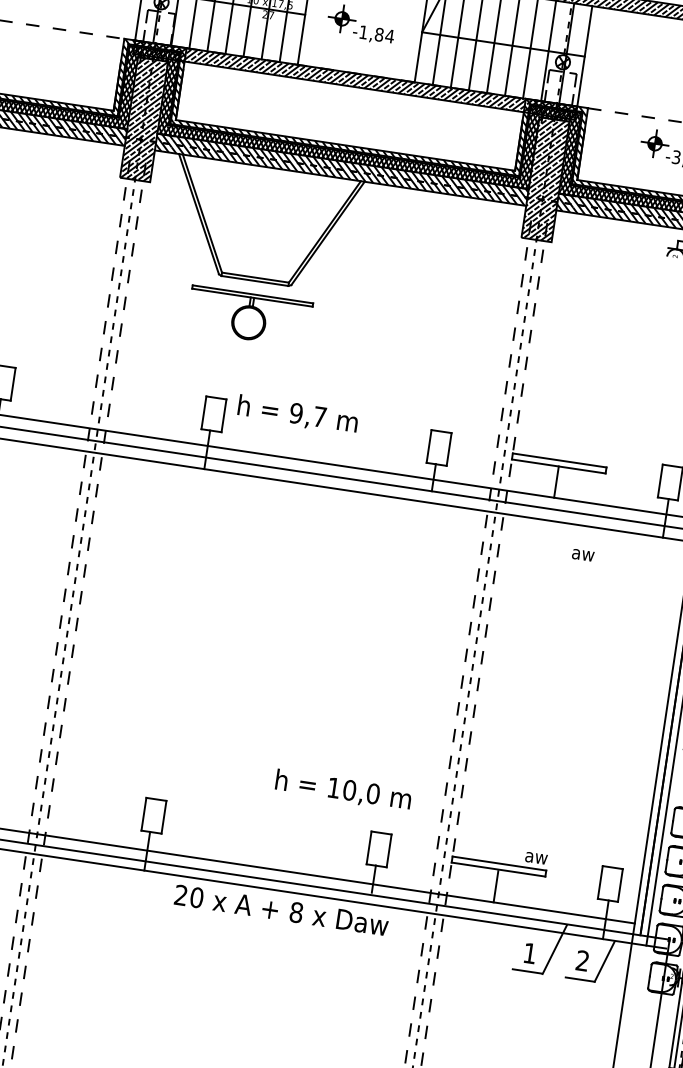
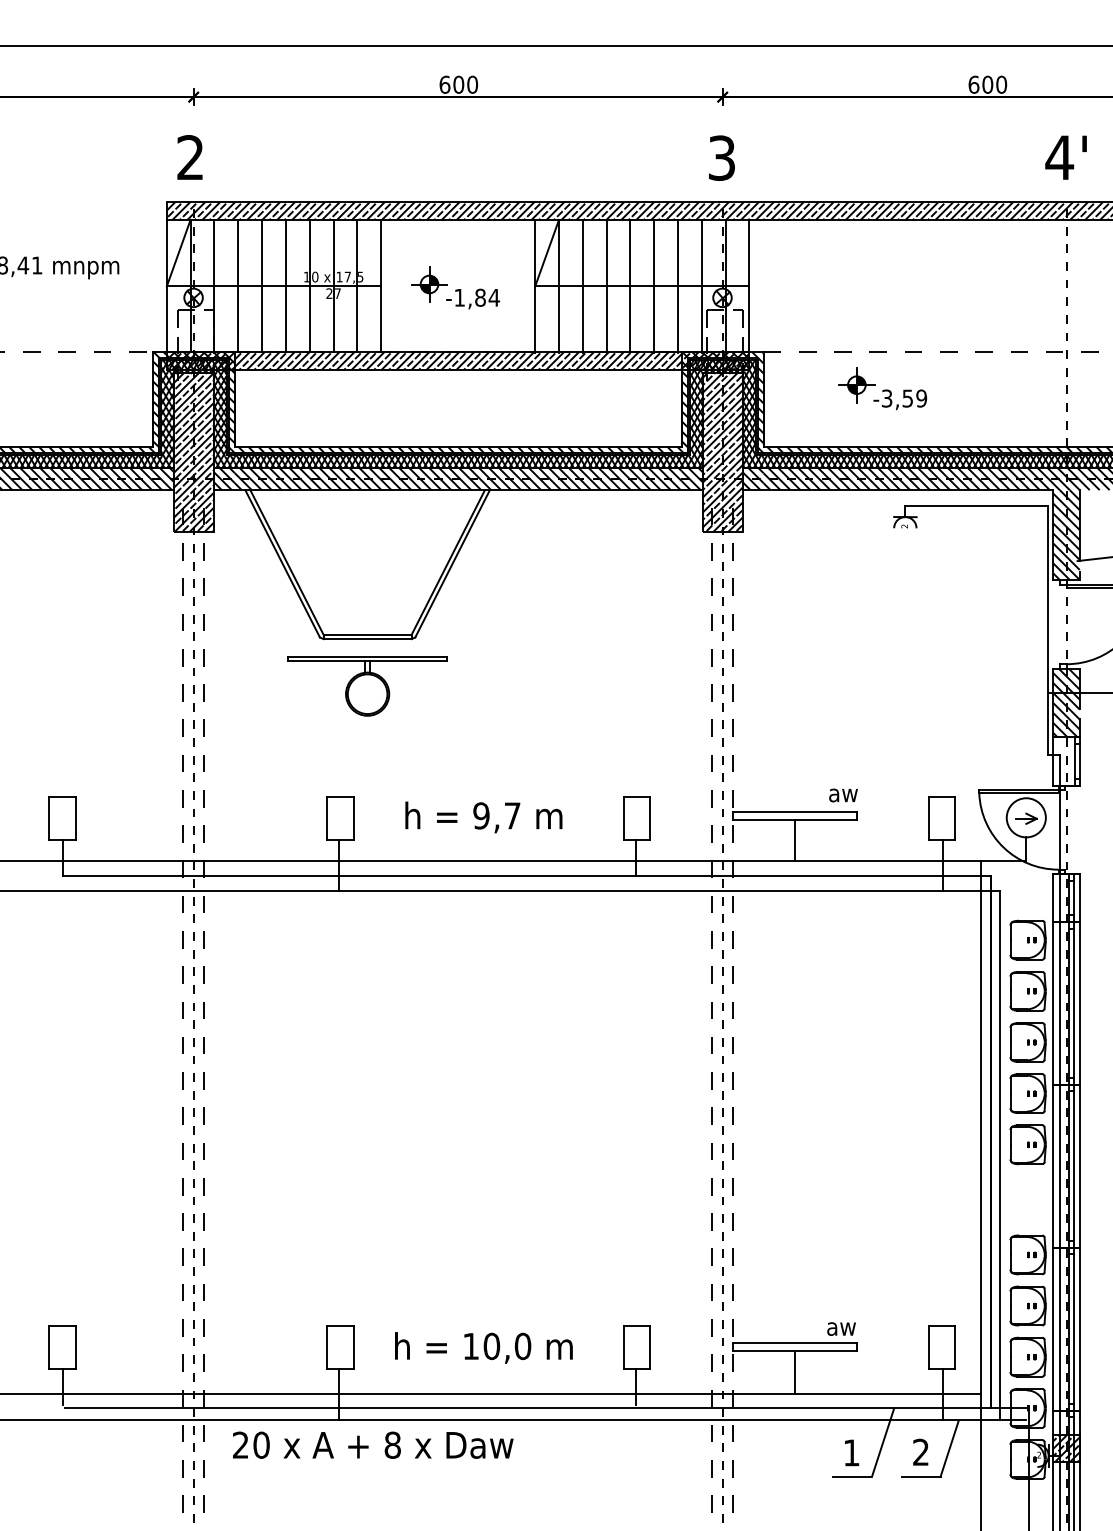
text: (297, 414) -> (483, 817), moved
text: (583, 555) -> (843, 795), moved
text: (343, 790) -> (483, 1347), moved
text: (281, 909) -> (373, 1444), moved

